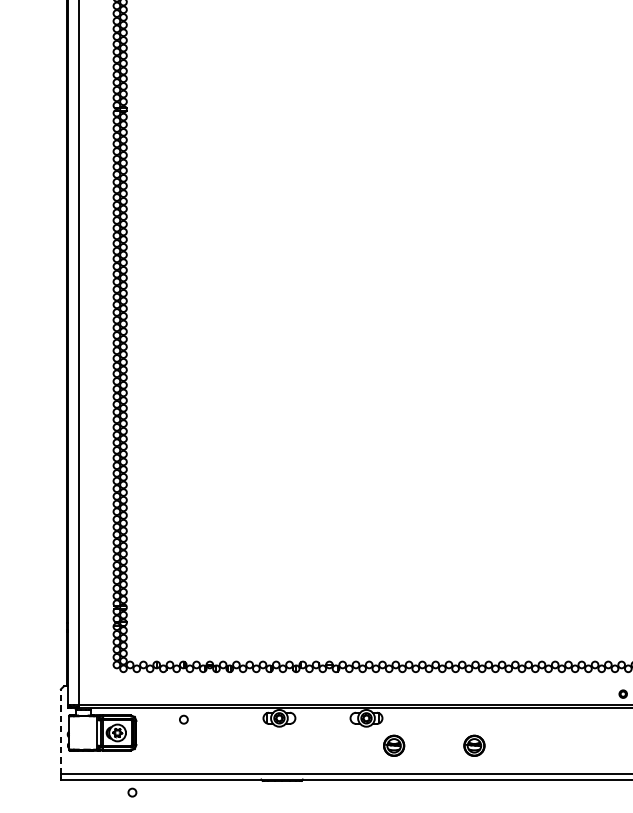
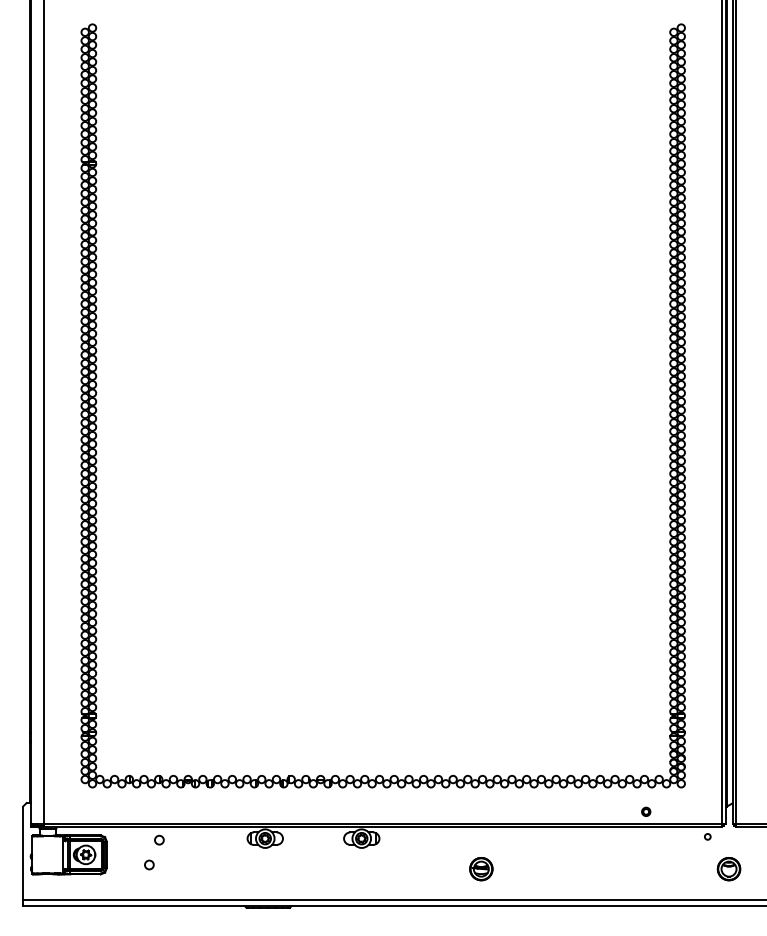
line: (61, 731) -> (23, 853), dashed -> solid
part: (394, 746) -> (392, 869), removed
circle: (132, 792) -> (149, 864), moved

